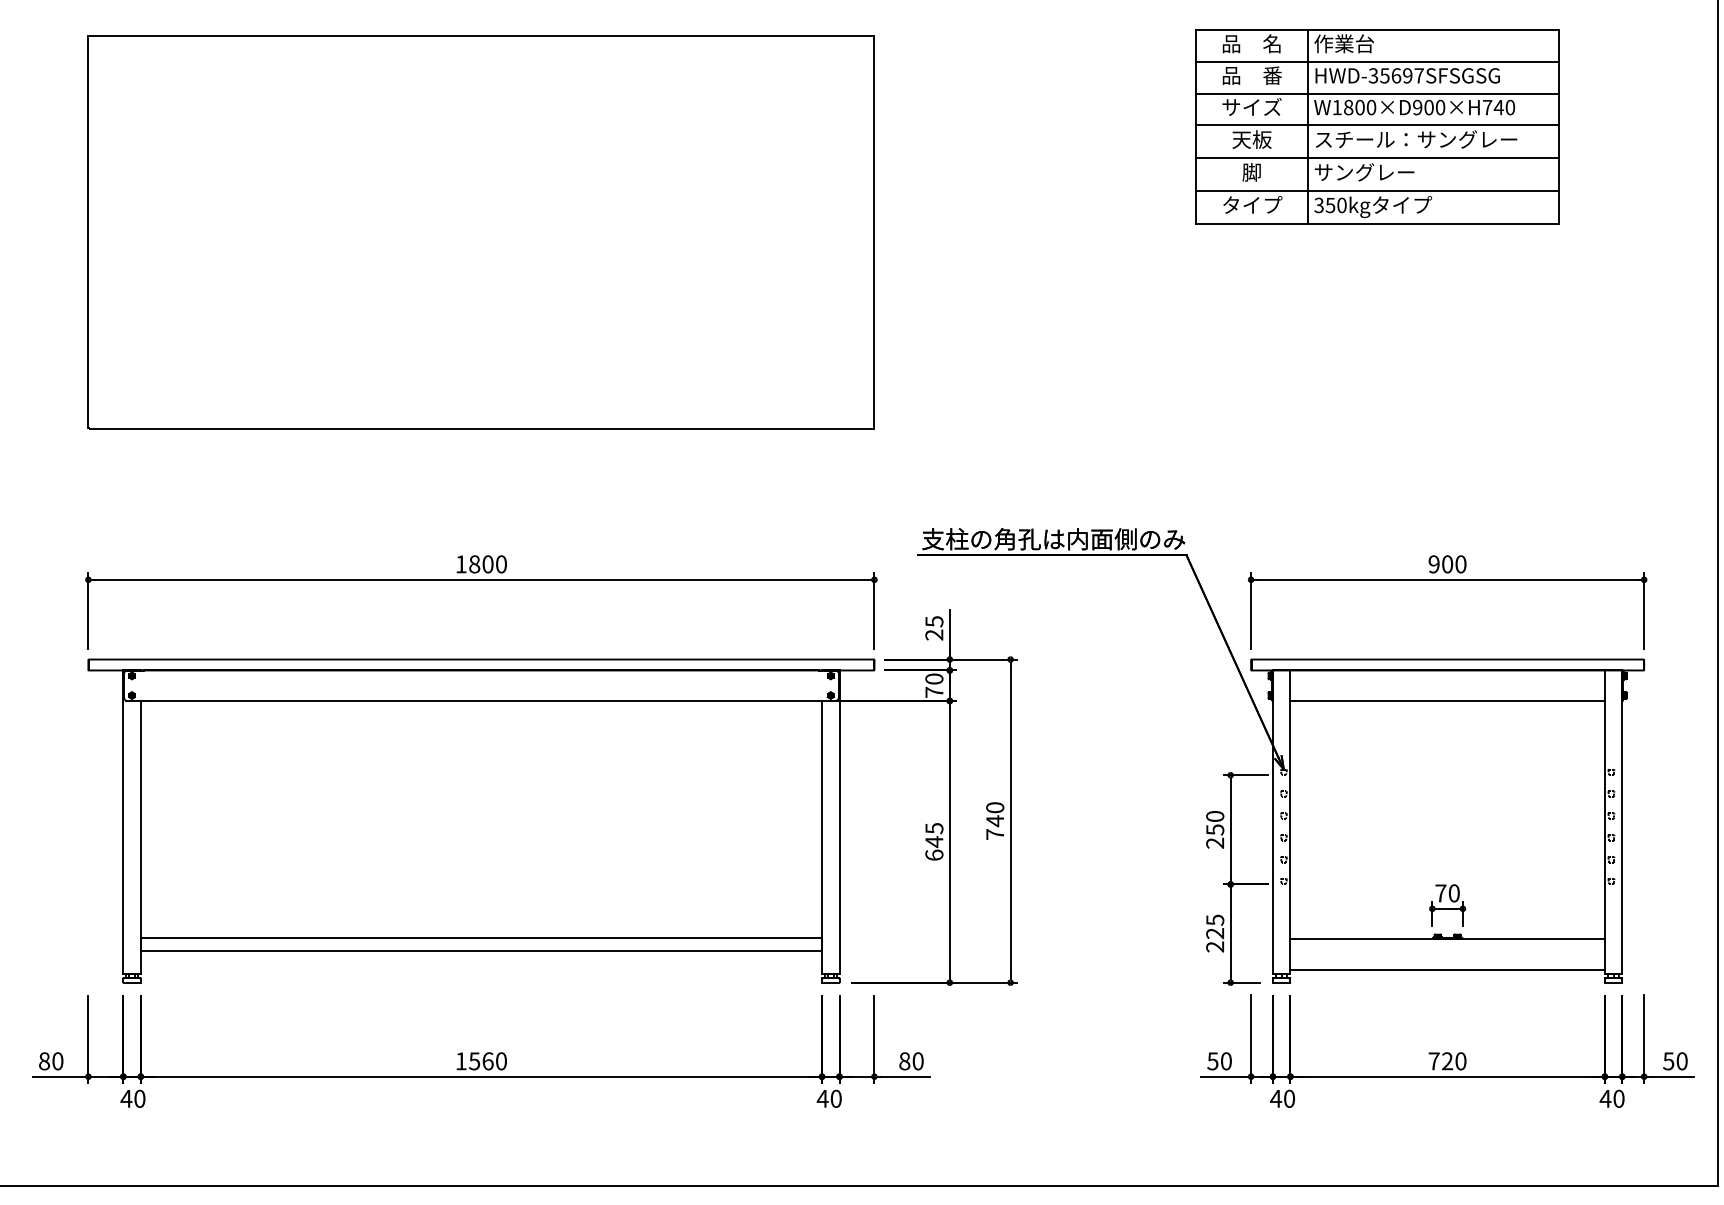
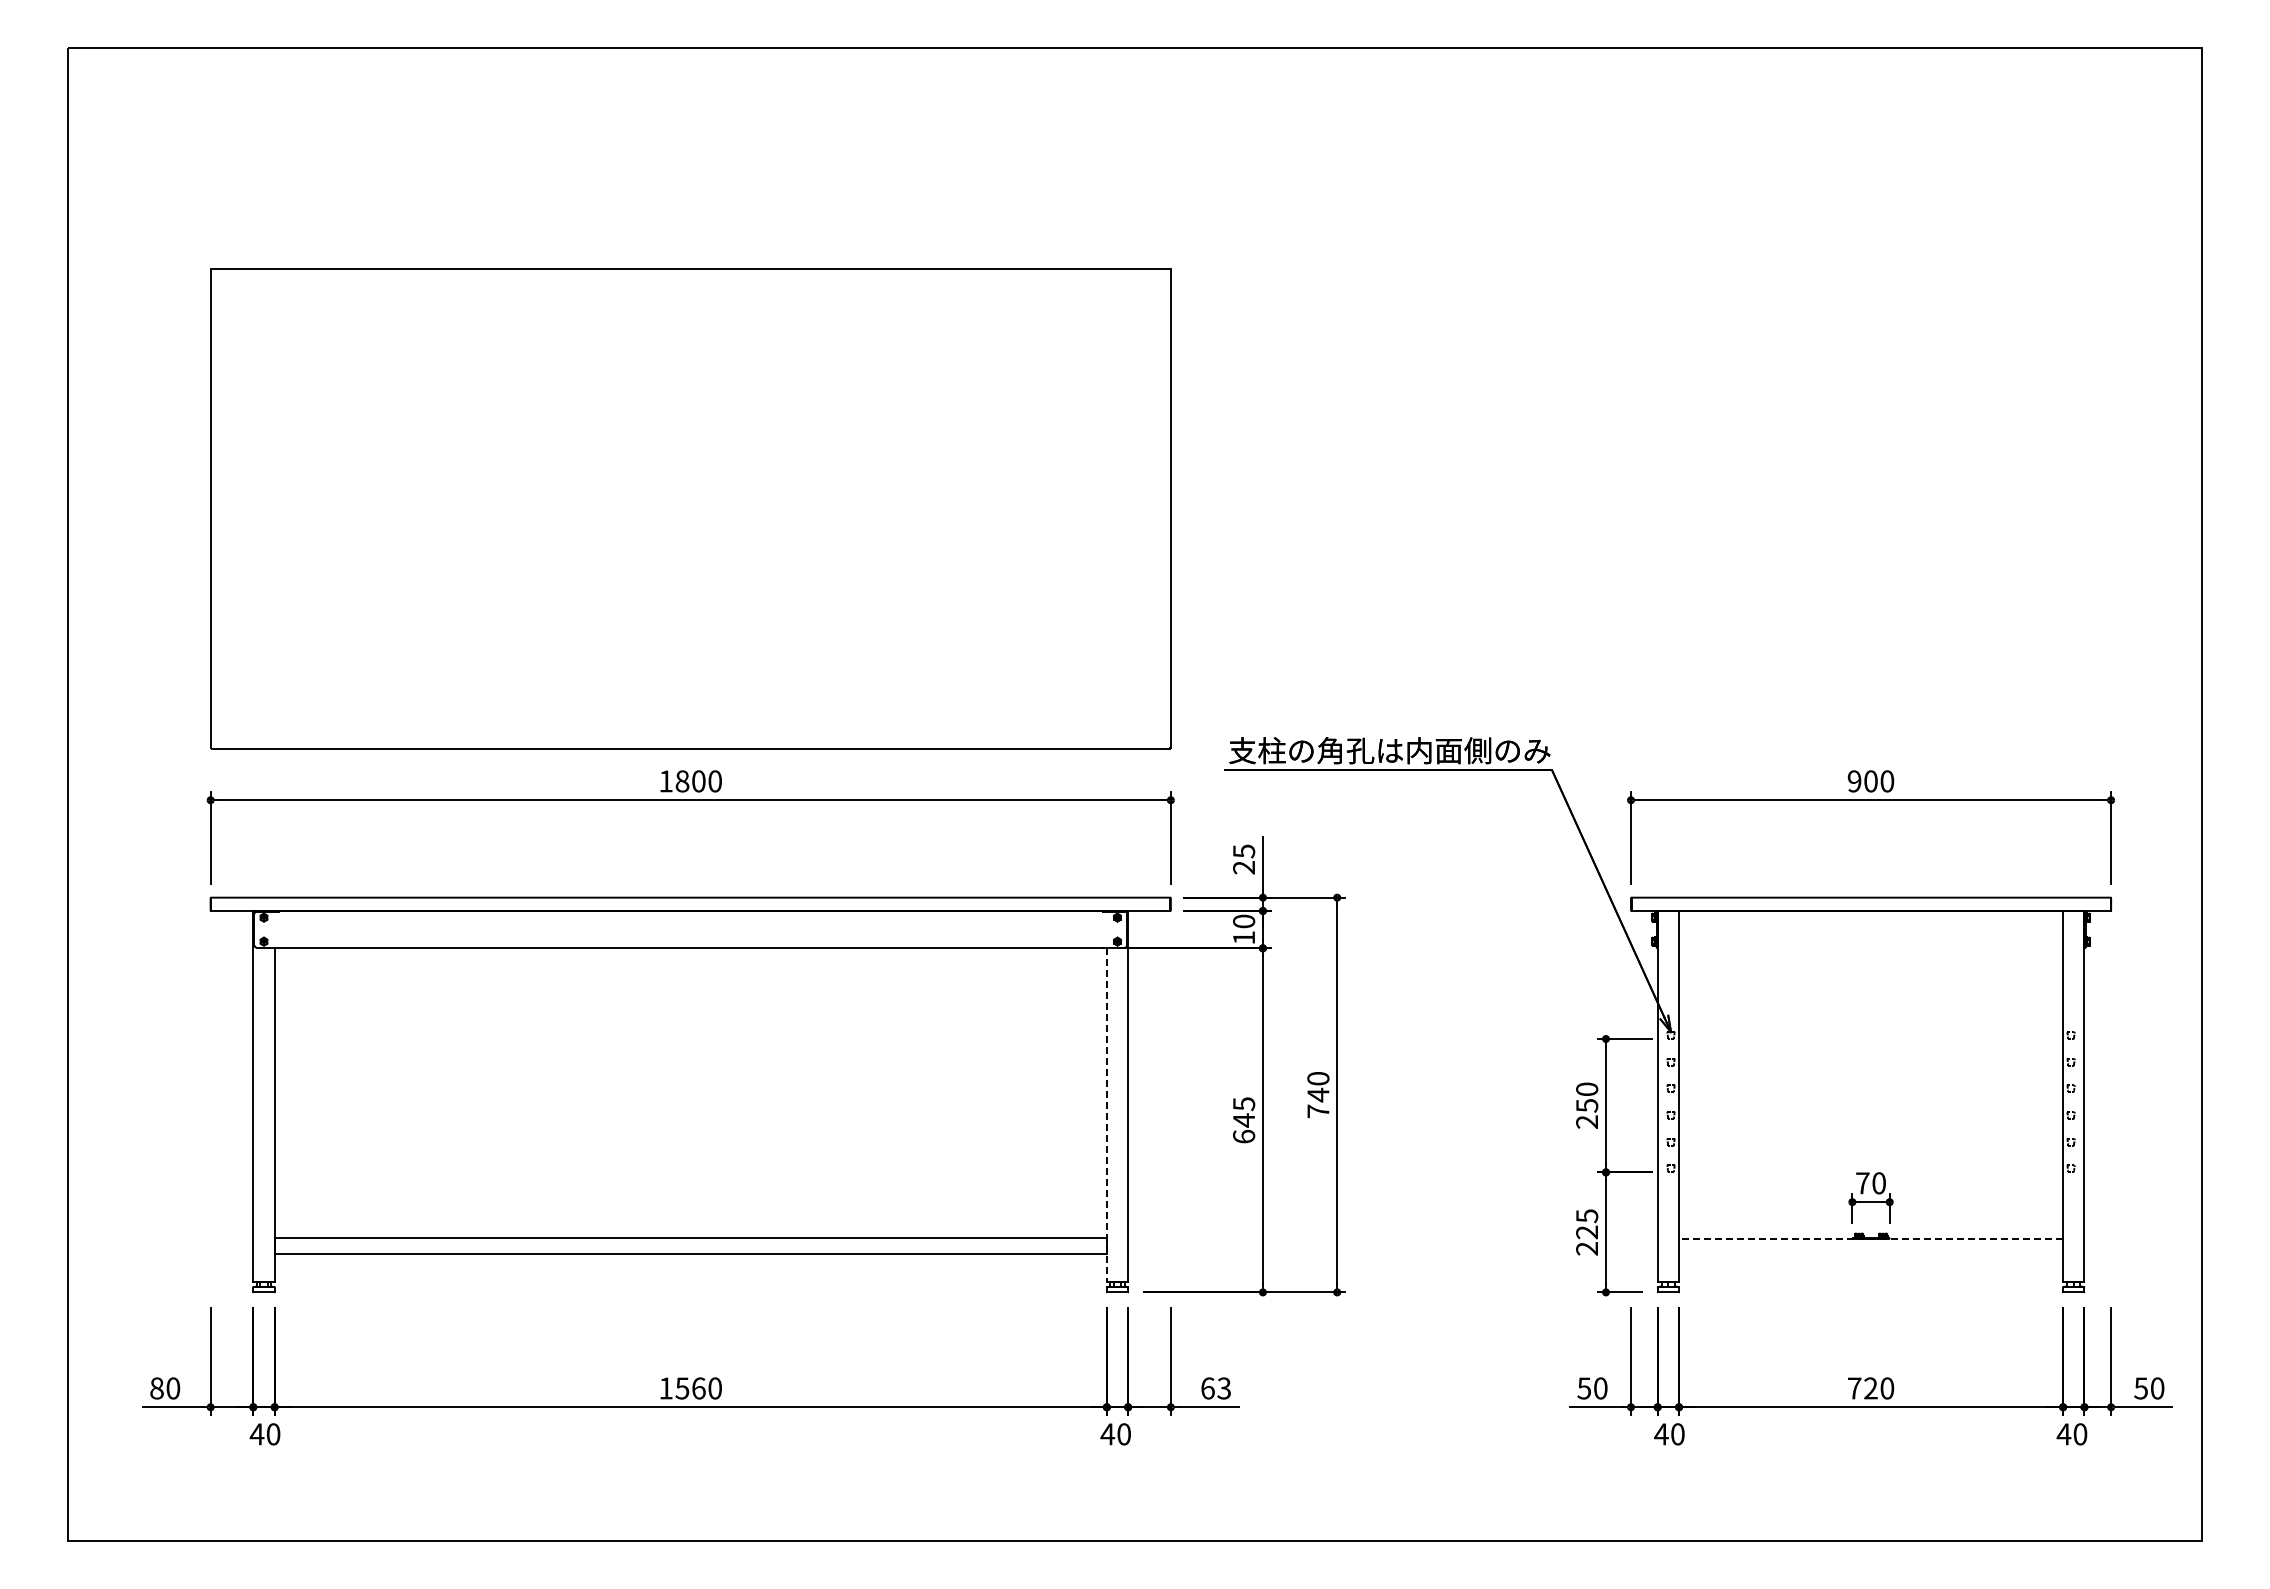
part: (1377, 126) -> (1785, 246), removed
part: (481, 232) -> (690, 508), moved
text: (933, 692) -> (1243, 937), 70 -> 10
line: (1447, 701) -> (1871, 948), removed
line: (821, 837) -> (1106, 1114), solid -> dashed
line: (1447, 939) -> (1870, 1239), solid -> dashed
line: (1447, 969) -> (1871, 1276), removed
text: (911, 1061) -> (1216, 1388), 80 -> 63

